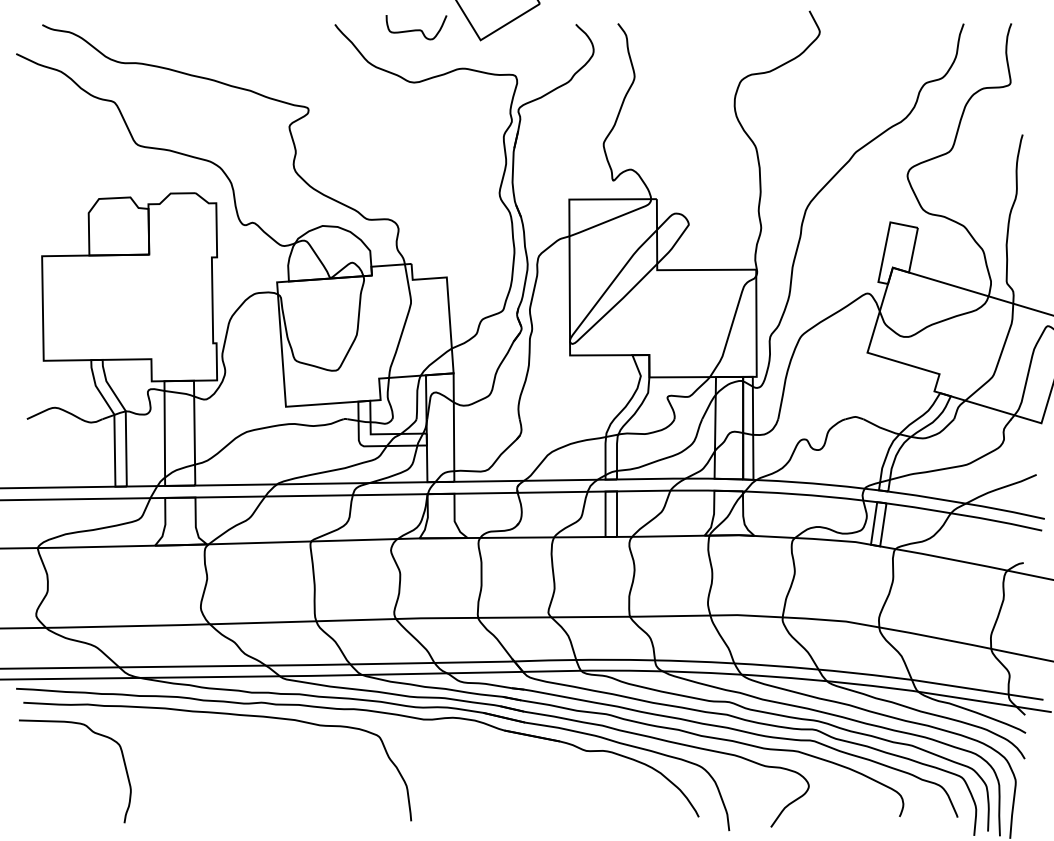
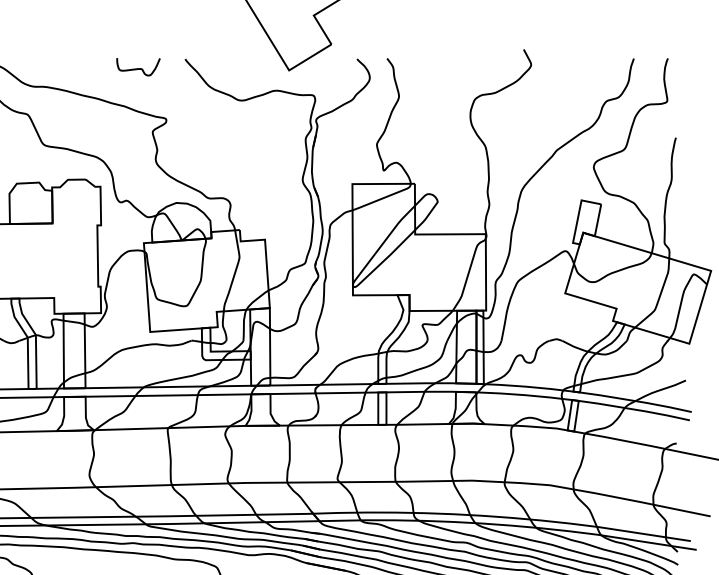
curve: (416, 29) -> (138, 68), moved

